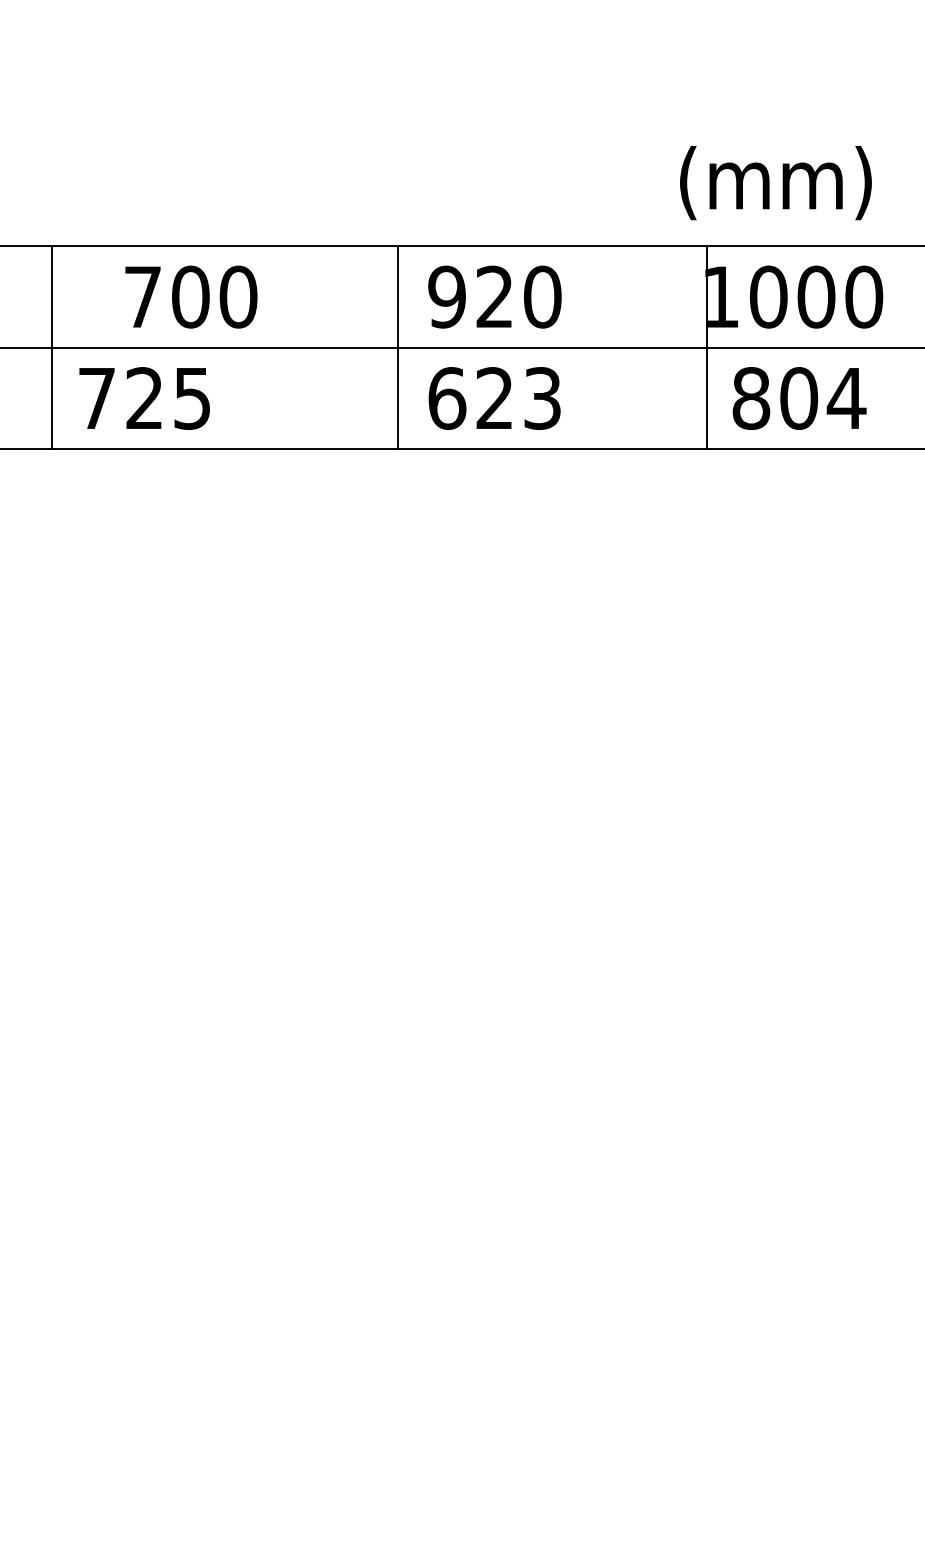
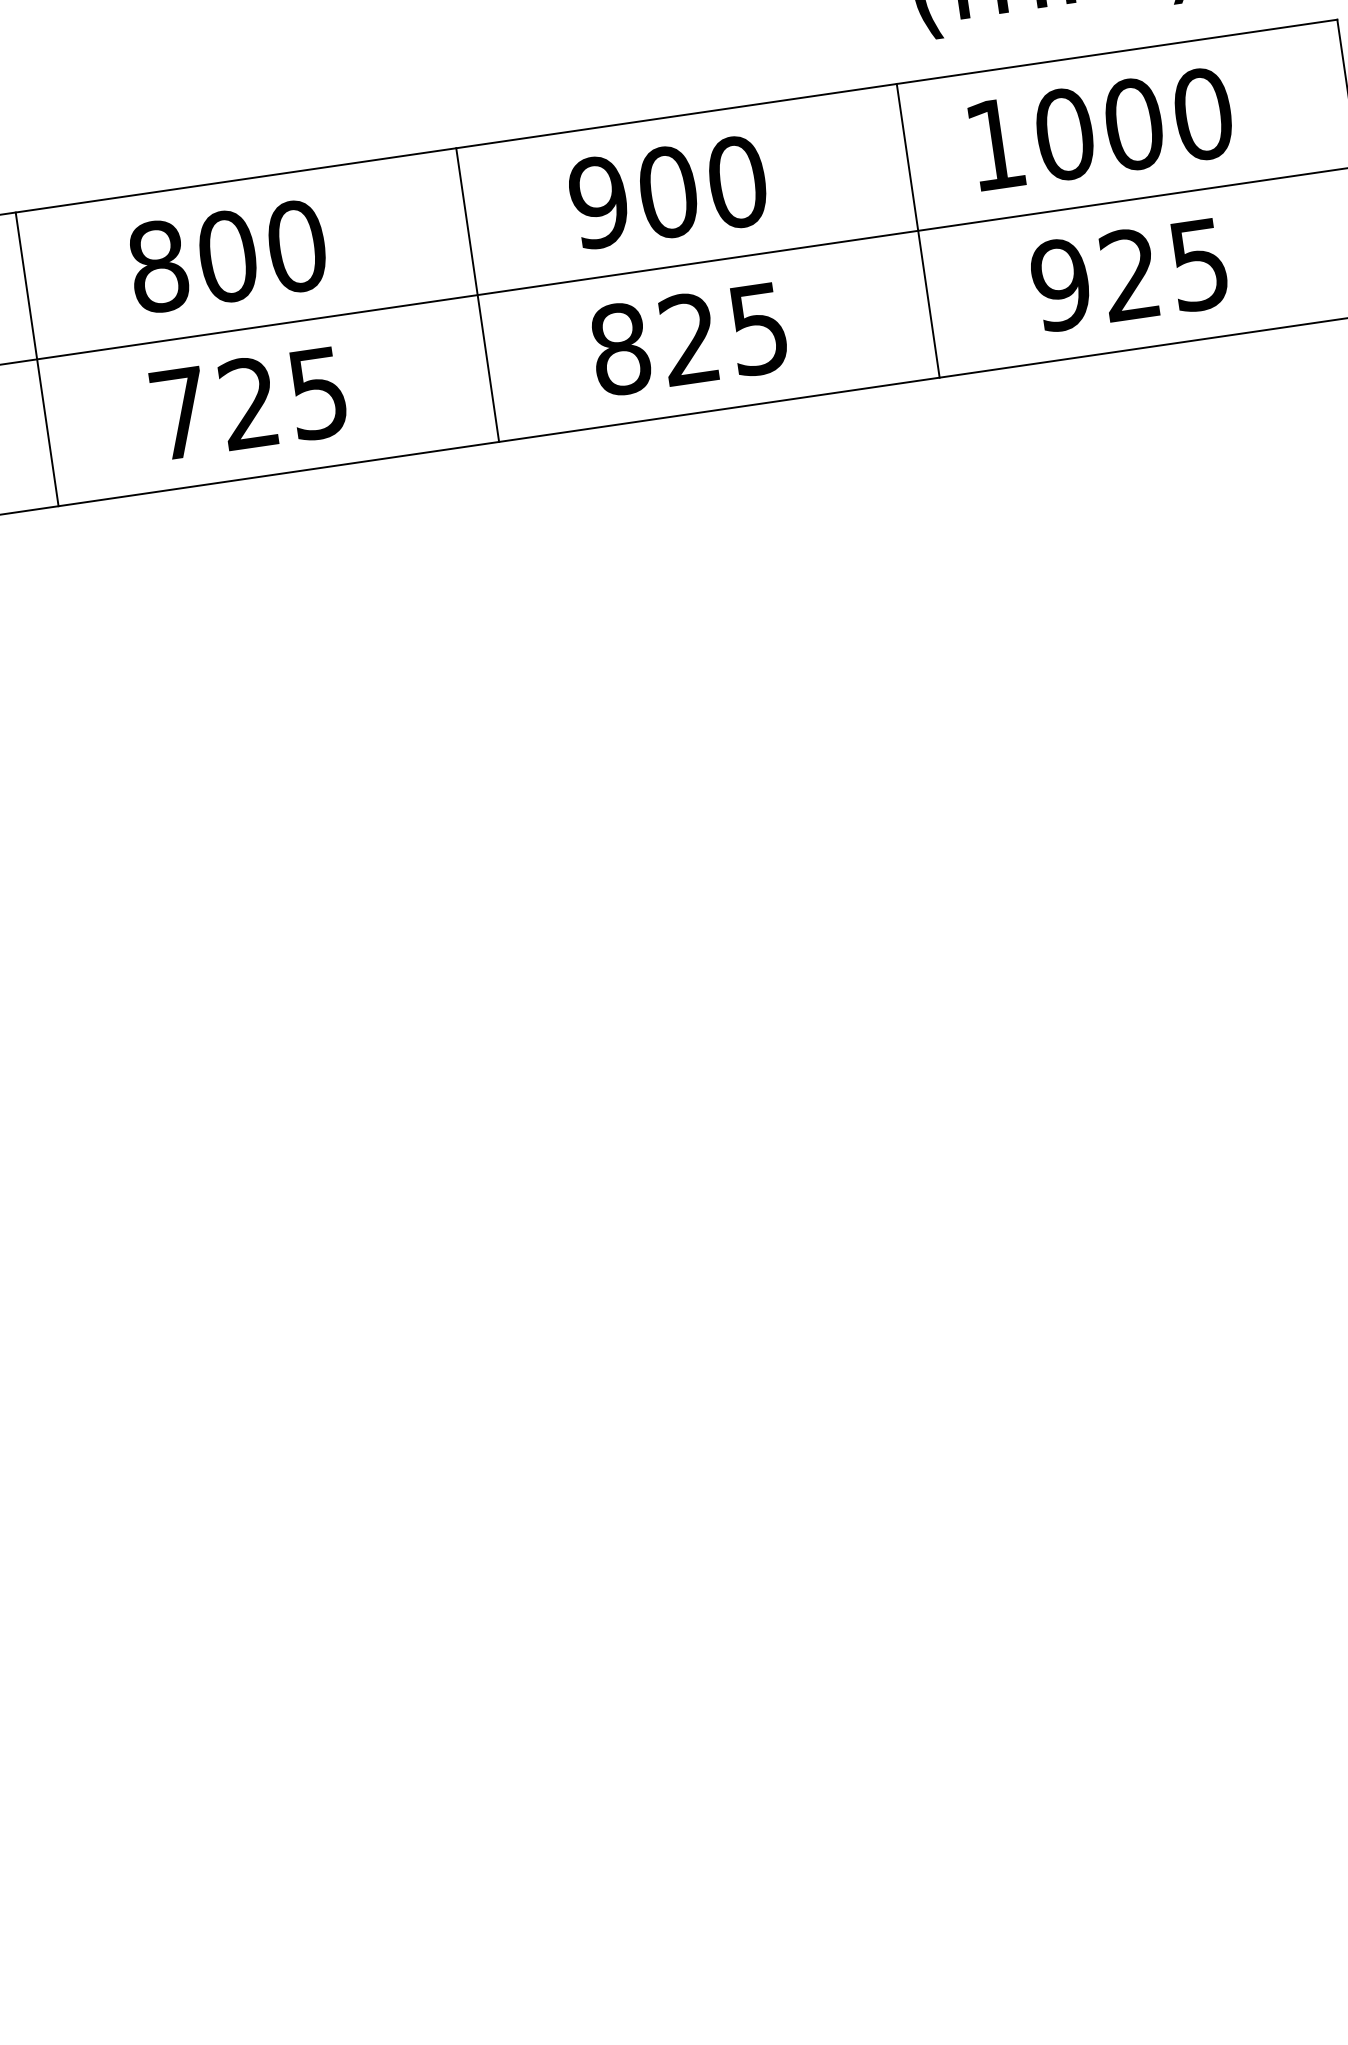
text: (142, 296) -> (157, 265), 700 -> 800
text: (494, 296) -> (667, 191), 920 -> 900
line: (397, 347) -> (477, 294), moved
line: (707, 347) -> (918, 230), moved
text: (144, 398) -> (248, 403), moved
text: (494, 398) -> (689, 339), 623 -> 825
text: (799, 398) -> (1130, 274), 804 -> 925

